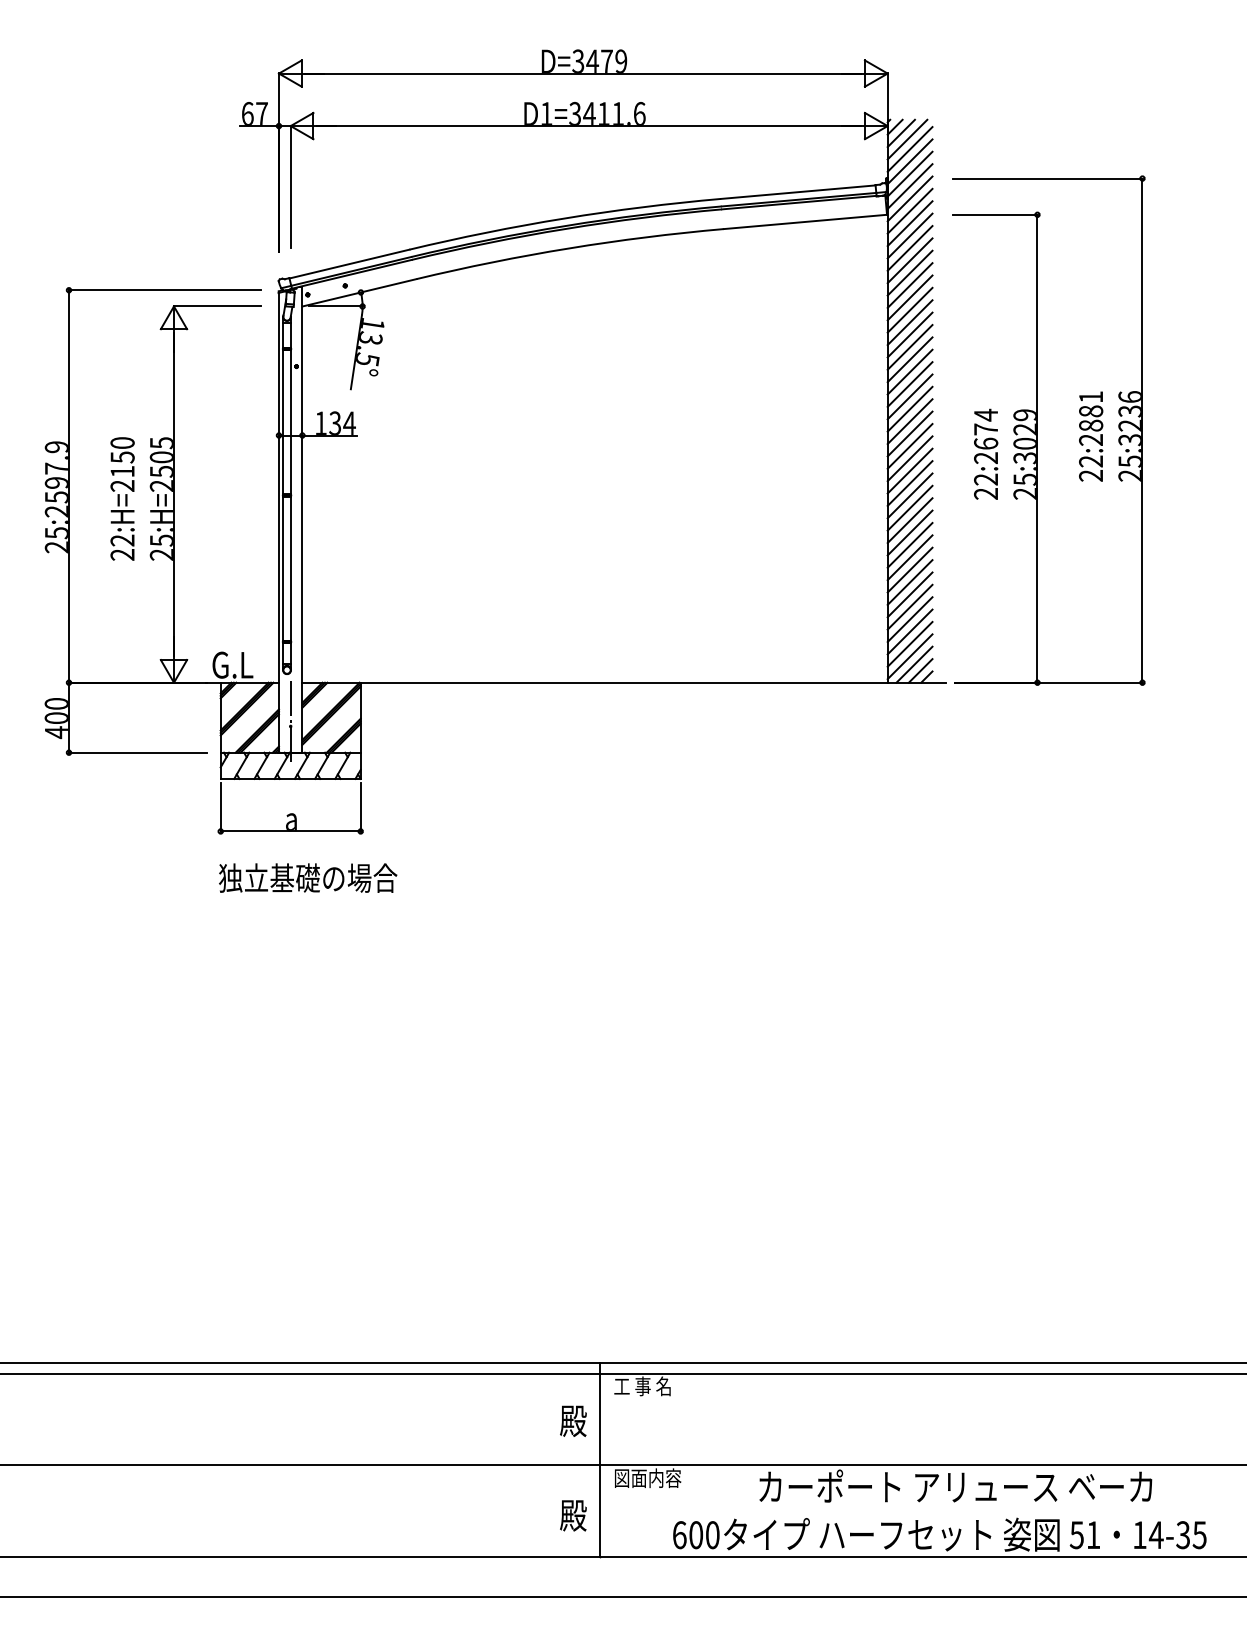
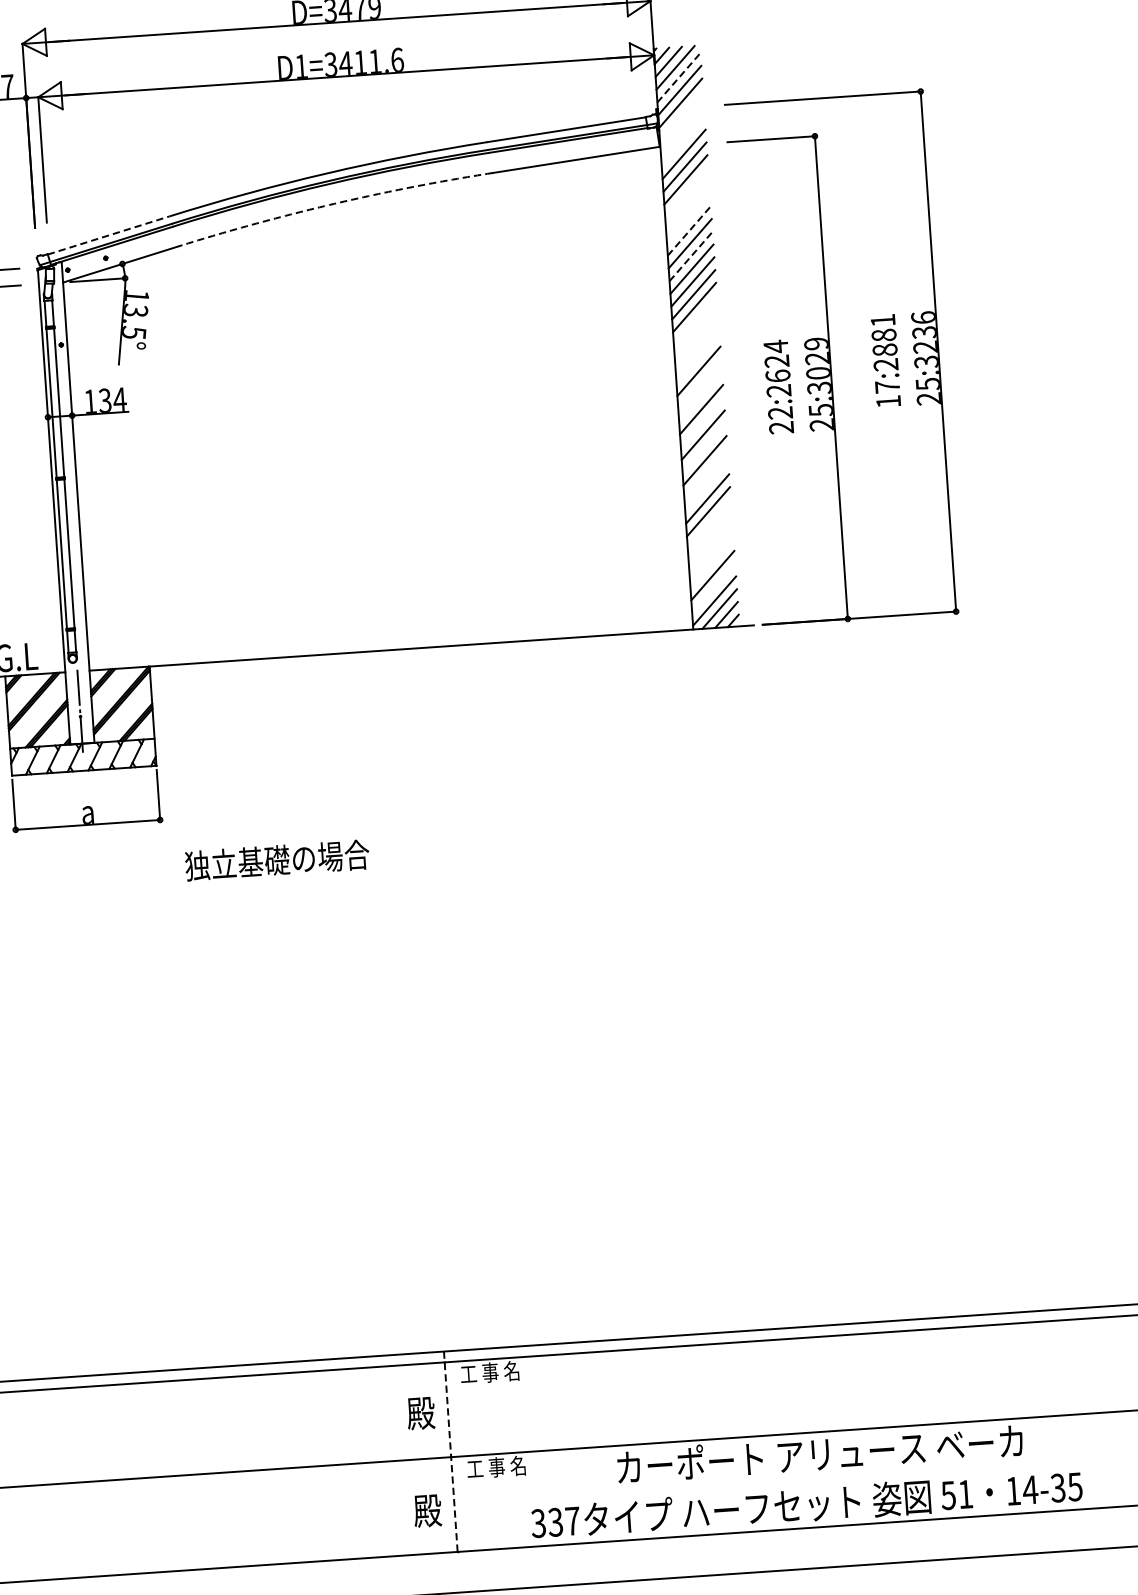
line: (910, 149) -> (679, 77), solid -> dashed
line: (909, 186) -> (680, 116), removed
line: (909, 198) -> (681, 128), removed
line: (909, 210) -> (682, 140), removed
arc: (569, 248) -> (334, 203), solid -> dashed
line: (909, 260) -> (686, 192), removed
line: (349, 264) -> (108, 235), solid -> dashed
line: (909, 272) -> (686, 204), removed
line: (909, 285) -> (687, 218), removed
line: (910, 297) -> (689, 230), solid -> dashed
line: (910, 322) -> (691, 256), solid -> dashed
line: (909, 384) -> (694, 320), removed
line: (909, 396) -> (695, 332), removed
line: (909, 408) -> (696, 345), removed
line: (909, 421) -> (697, 358), removed
text: (985, 429) -> (776, 361), 22:2674 -> 22:2624
line: (909, 446) -> (699, 384), removed
line: (909, 458) -> (700, 396), removed
text: (1090, 468) -> (887, 394), 22:2881 -> 17:2881
line: (909, 483) -> (701, 422), removed
line: (909, 507) -> (703, 447), removed
line: (909, 532) -> (705, 473), removed
line: (909, 544) -> (706, 485), removed
line: (909, 582) -> (708, 524), removed
line: (909, 594) -> (709, 536), removed
line: (909, 606) -> (710, 549), removed
line: (909, 619) -> (711, 562), removed
line: (909, 643) -> (713, 587), removed
text: (308, 877) -> (277, 859), moved
line: (599, 1460) -> (450, 1452), solid -> dashed
text: (647, 1478) -> (501, 1467), 図面内容 -> 工 事 名
text: (695, 1535) -> (555, 1522), 600 -> 337

